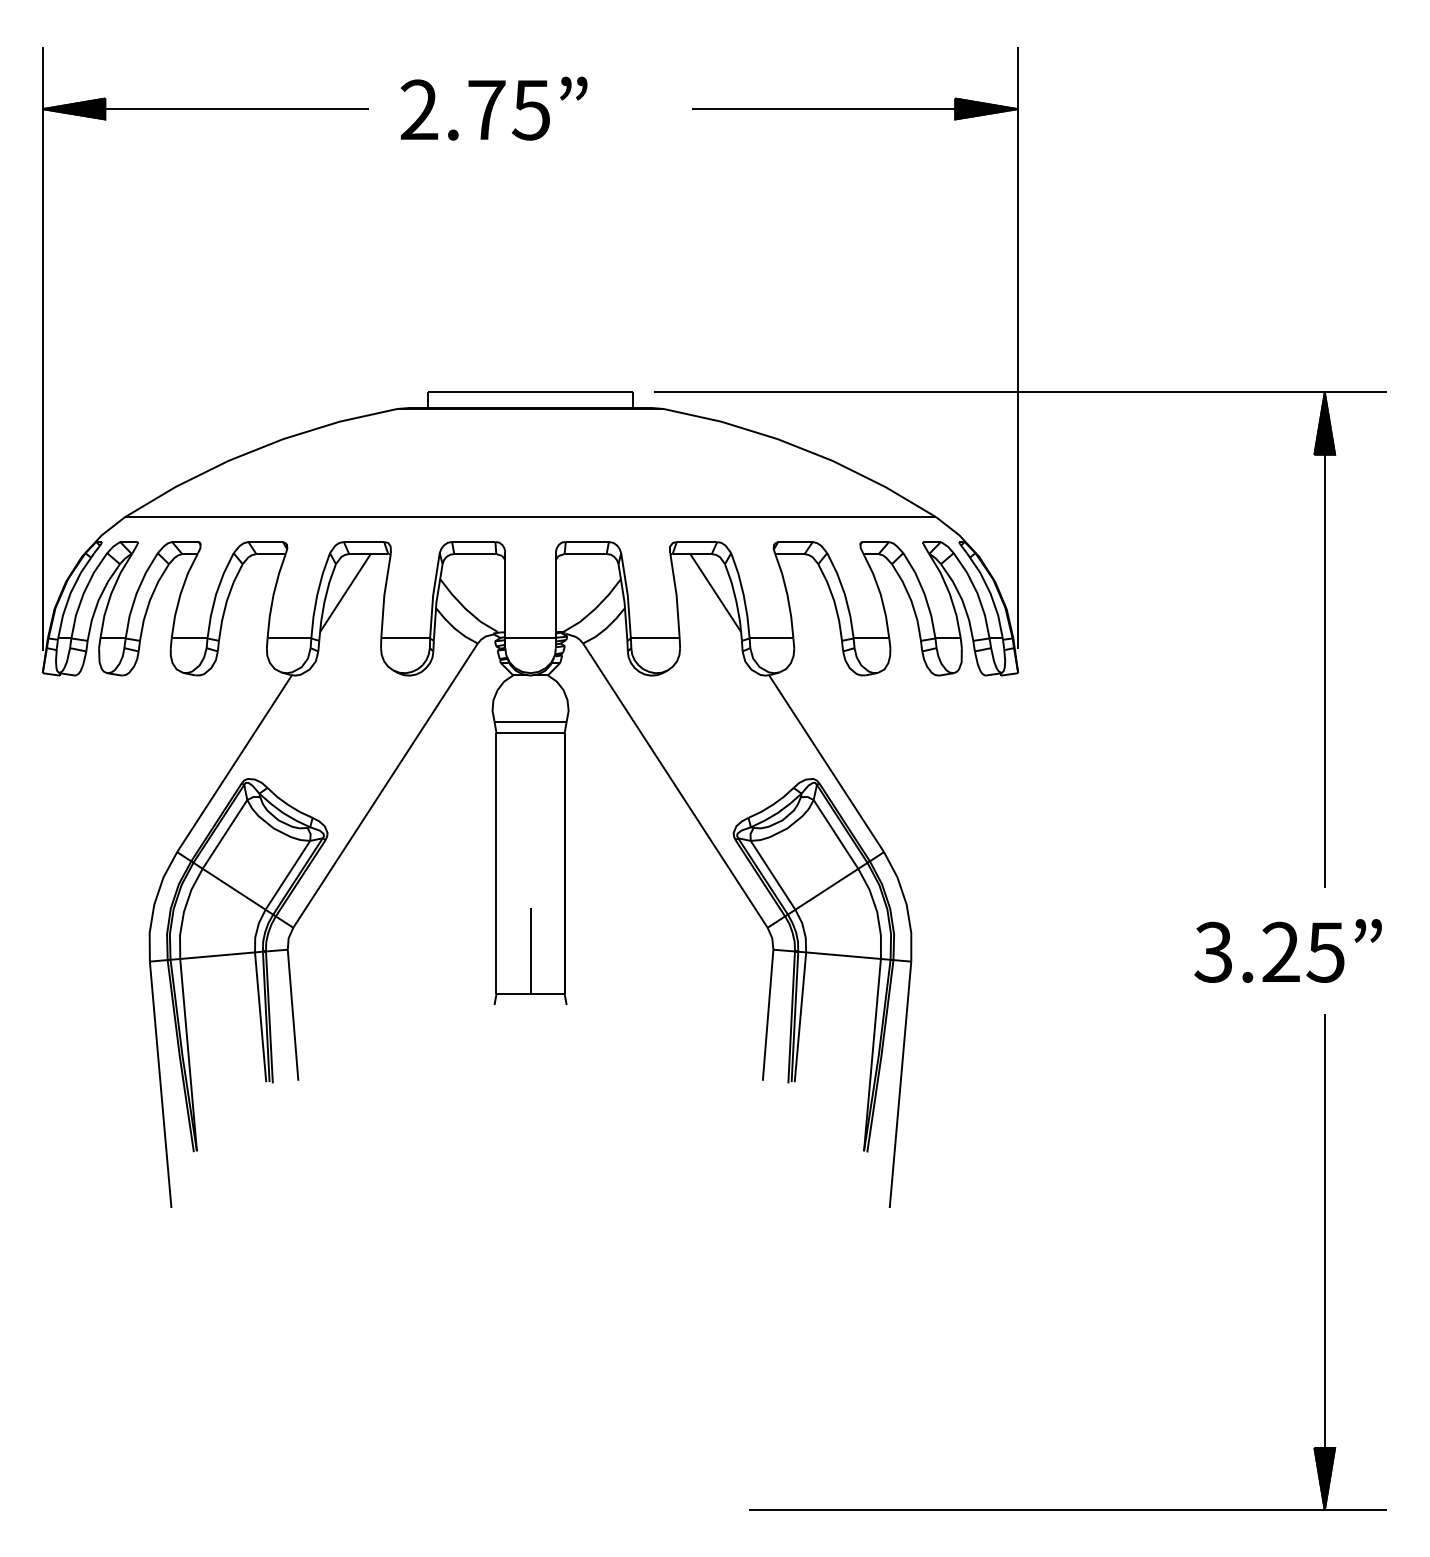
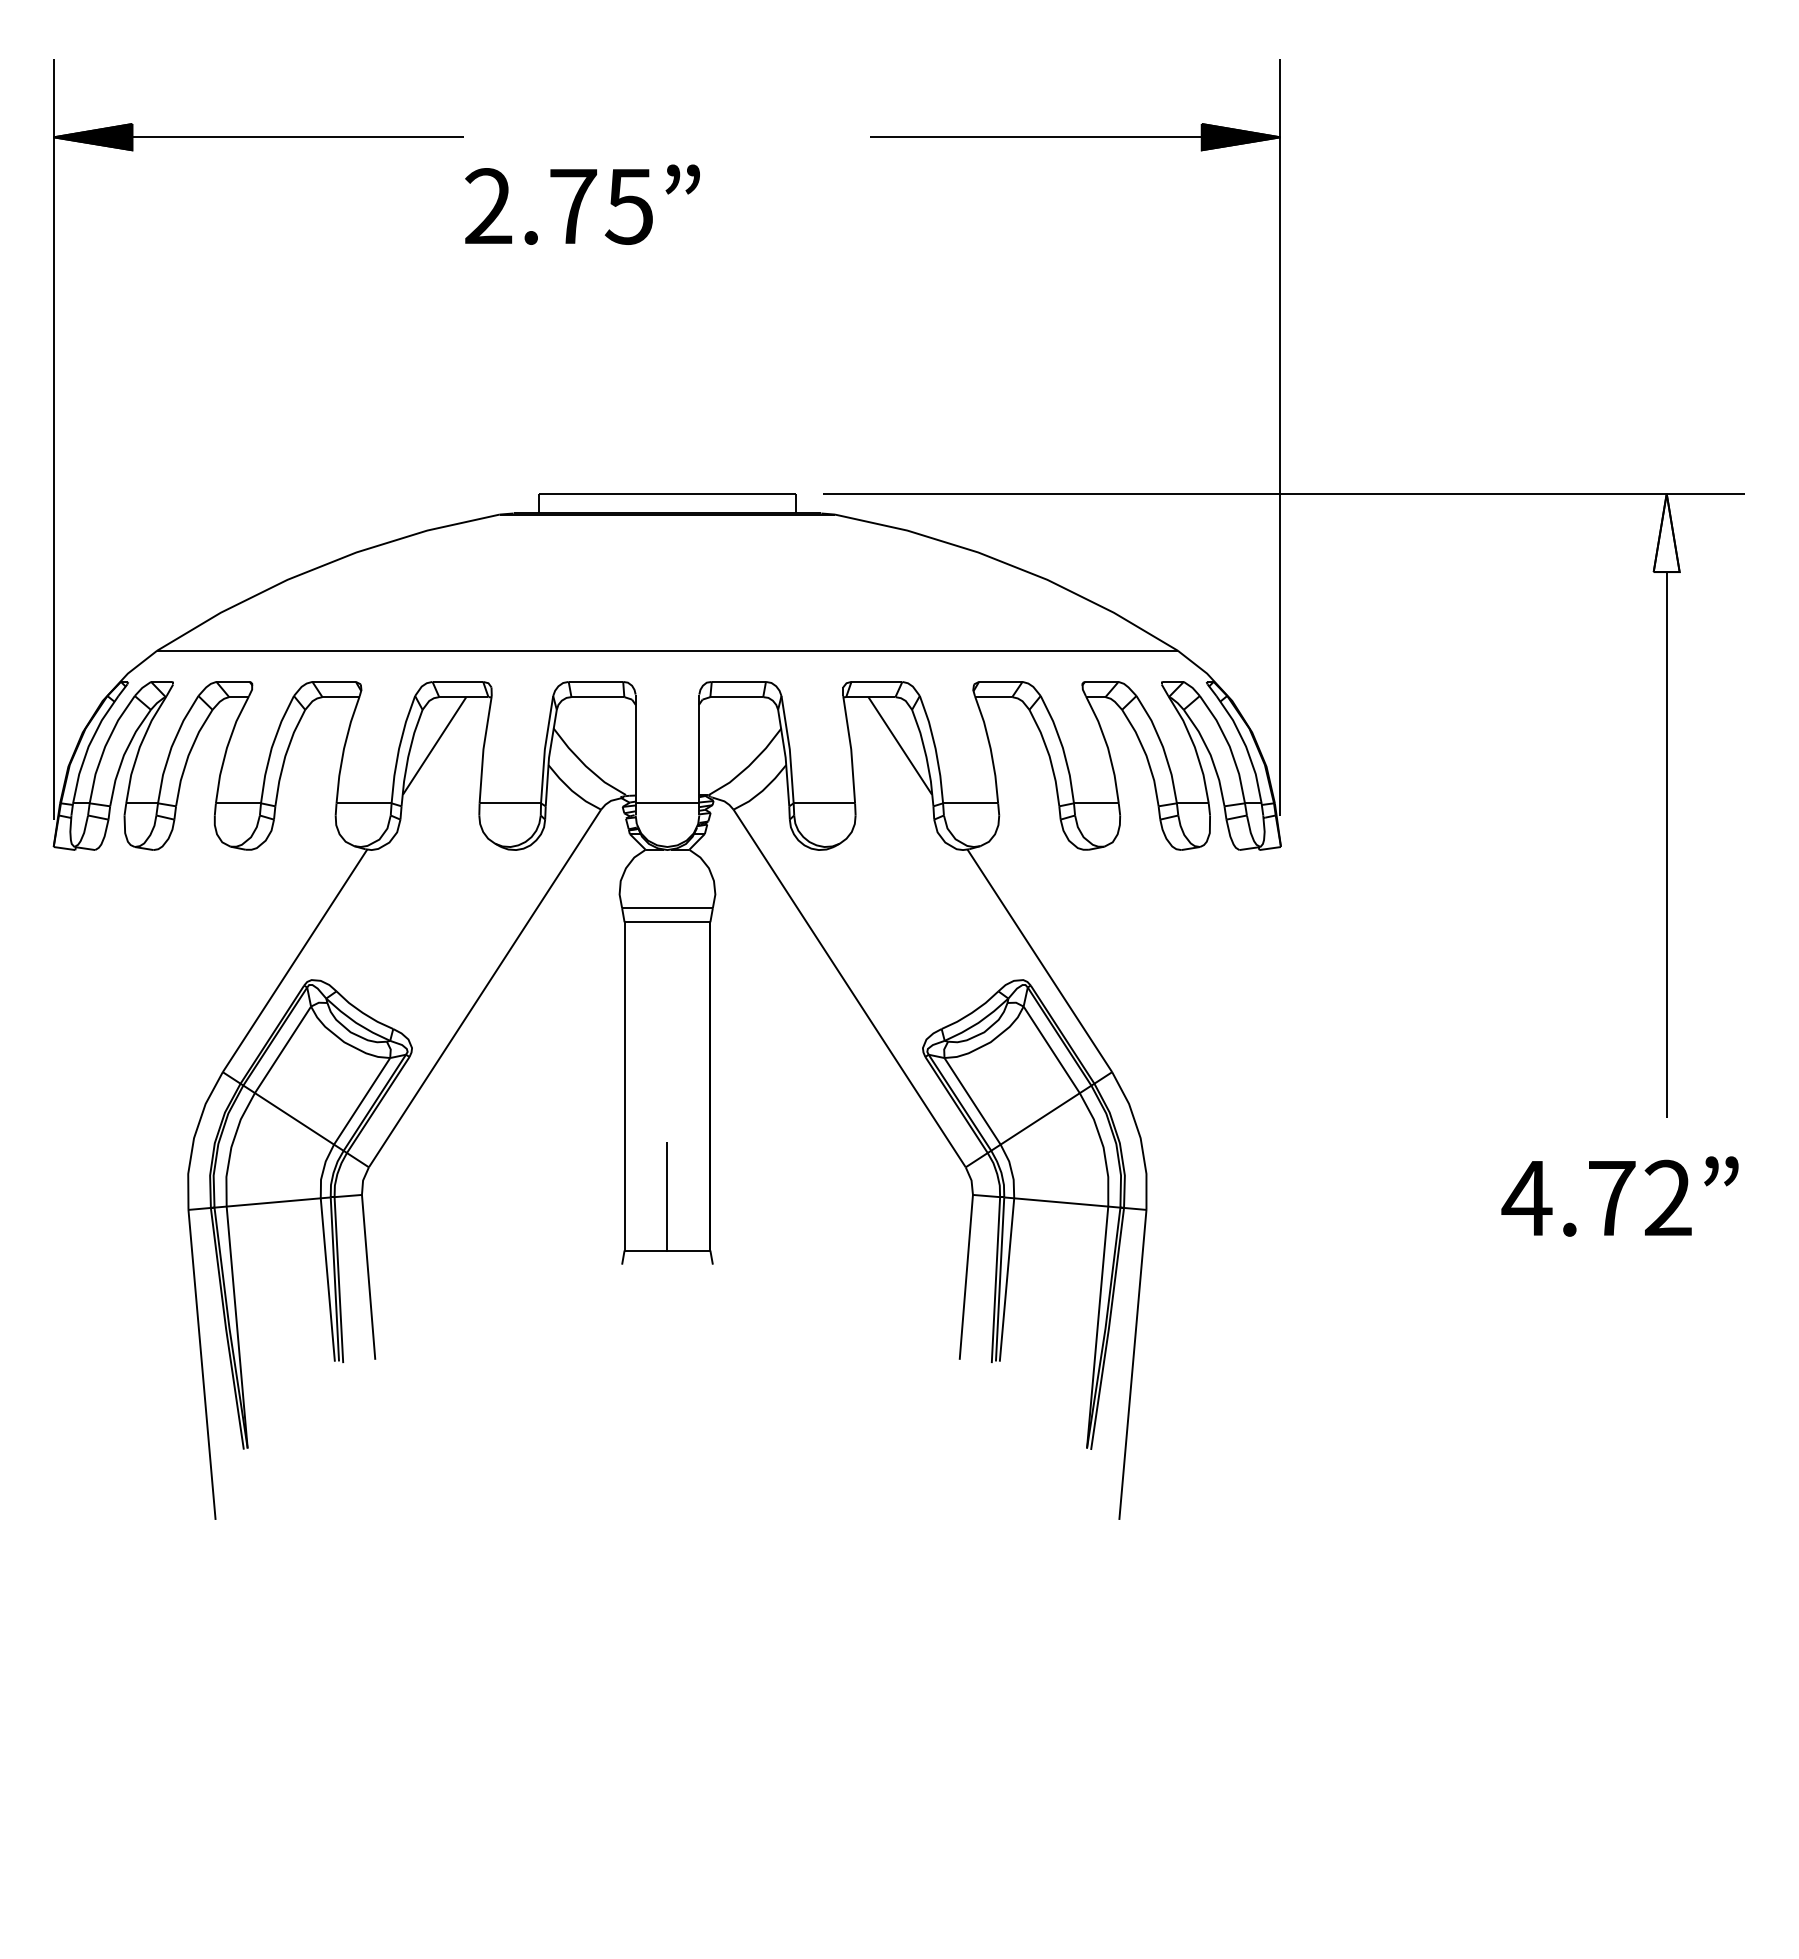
text: (494, 108) -> (582, 204), moved
fill: (1324, 423) -> (1666, 532), removed
text: (1268, 951) -> (1596, 1197), 3.25 -> 4.72
part: (1067, 1509) -> (1343, 1899), removed

